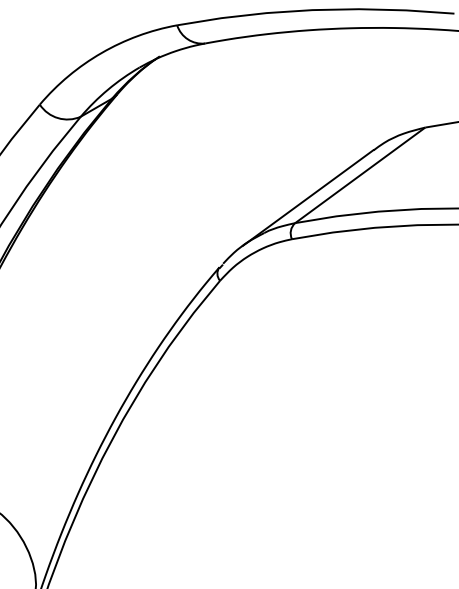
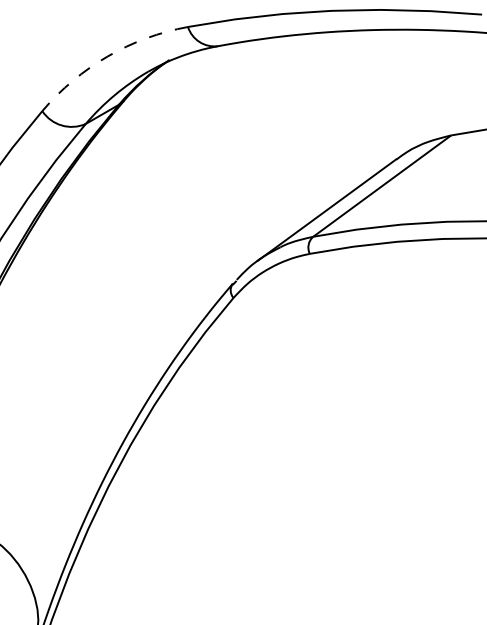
arc: (101, 53) -> (107, 56), solid -> dashed

